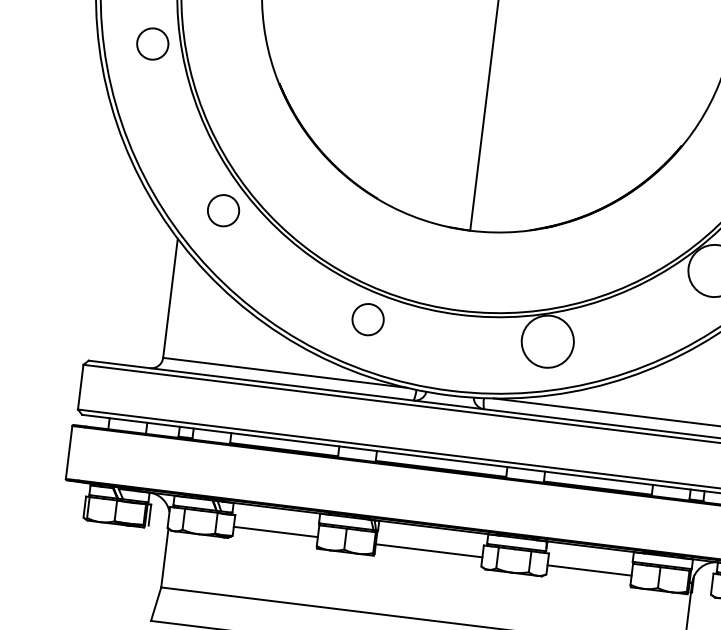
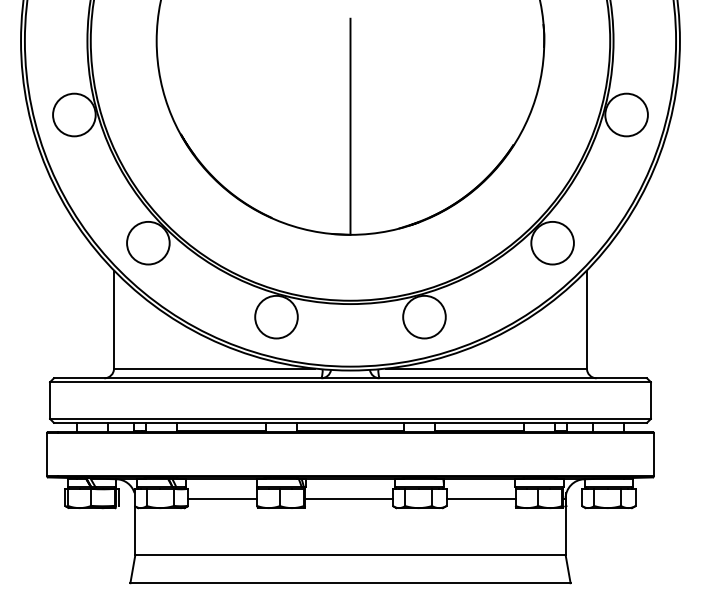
circle: (153, 43) -> (74, 114), size x1.67
circle: (223, 209) -> (148, 242), size x1.67
circle: (368, 318) -> (276, 316), size x1.67

